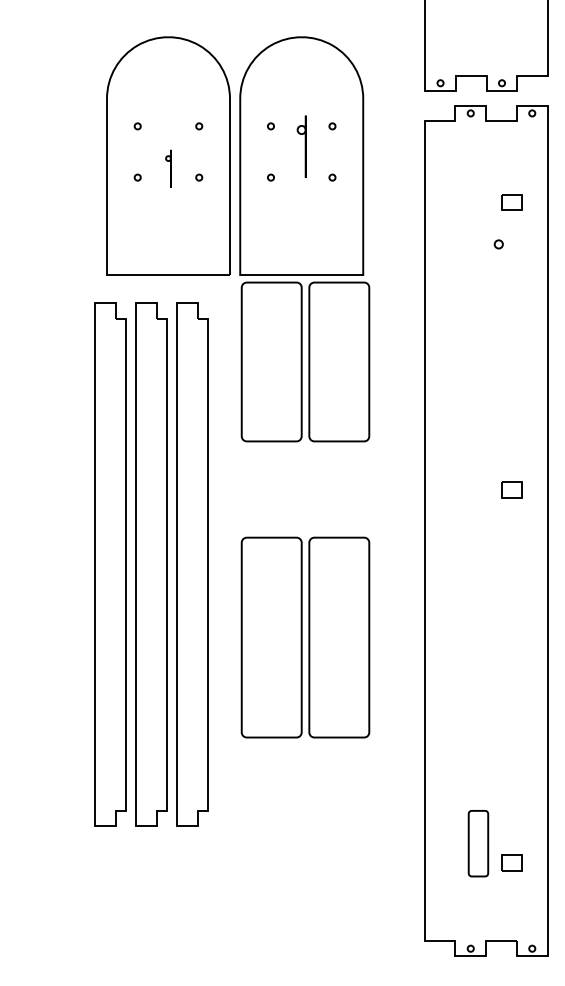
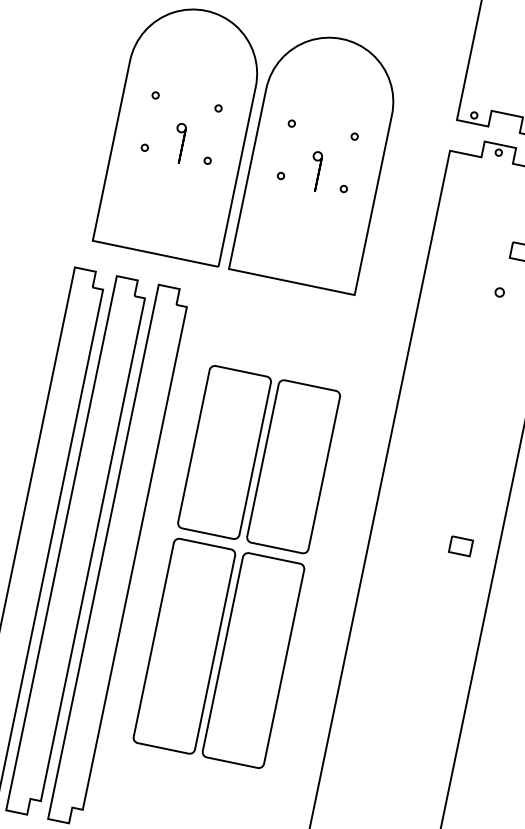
part: (301, 146) -> (314, 173), moved
part: (168, 168) -> (178, 144), size x1.67
part: (305, 361) -> (259, 459), moved

